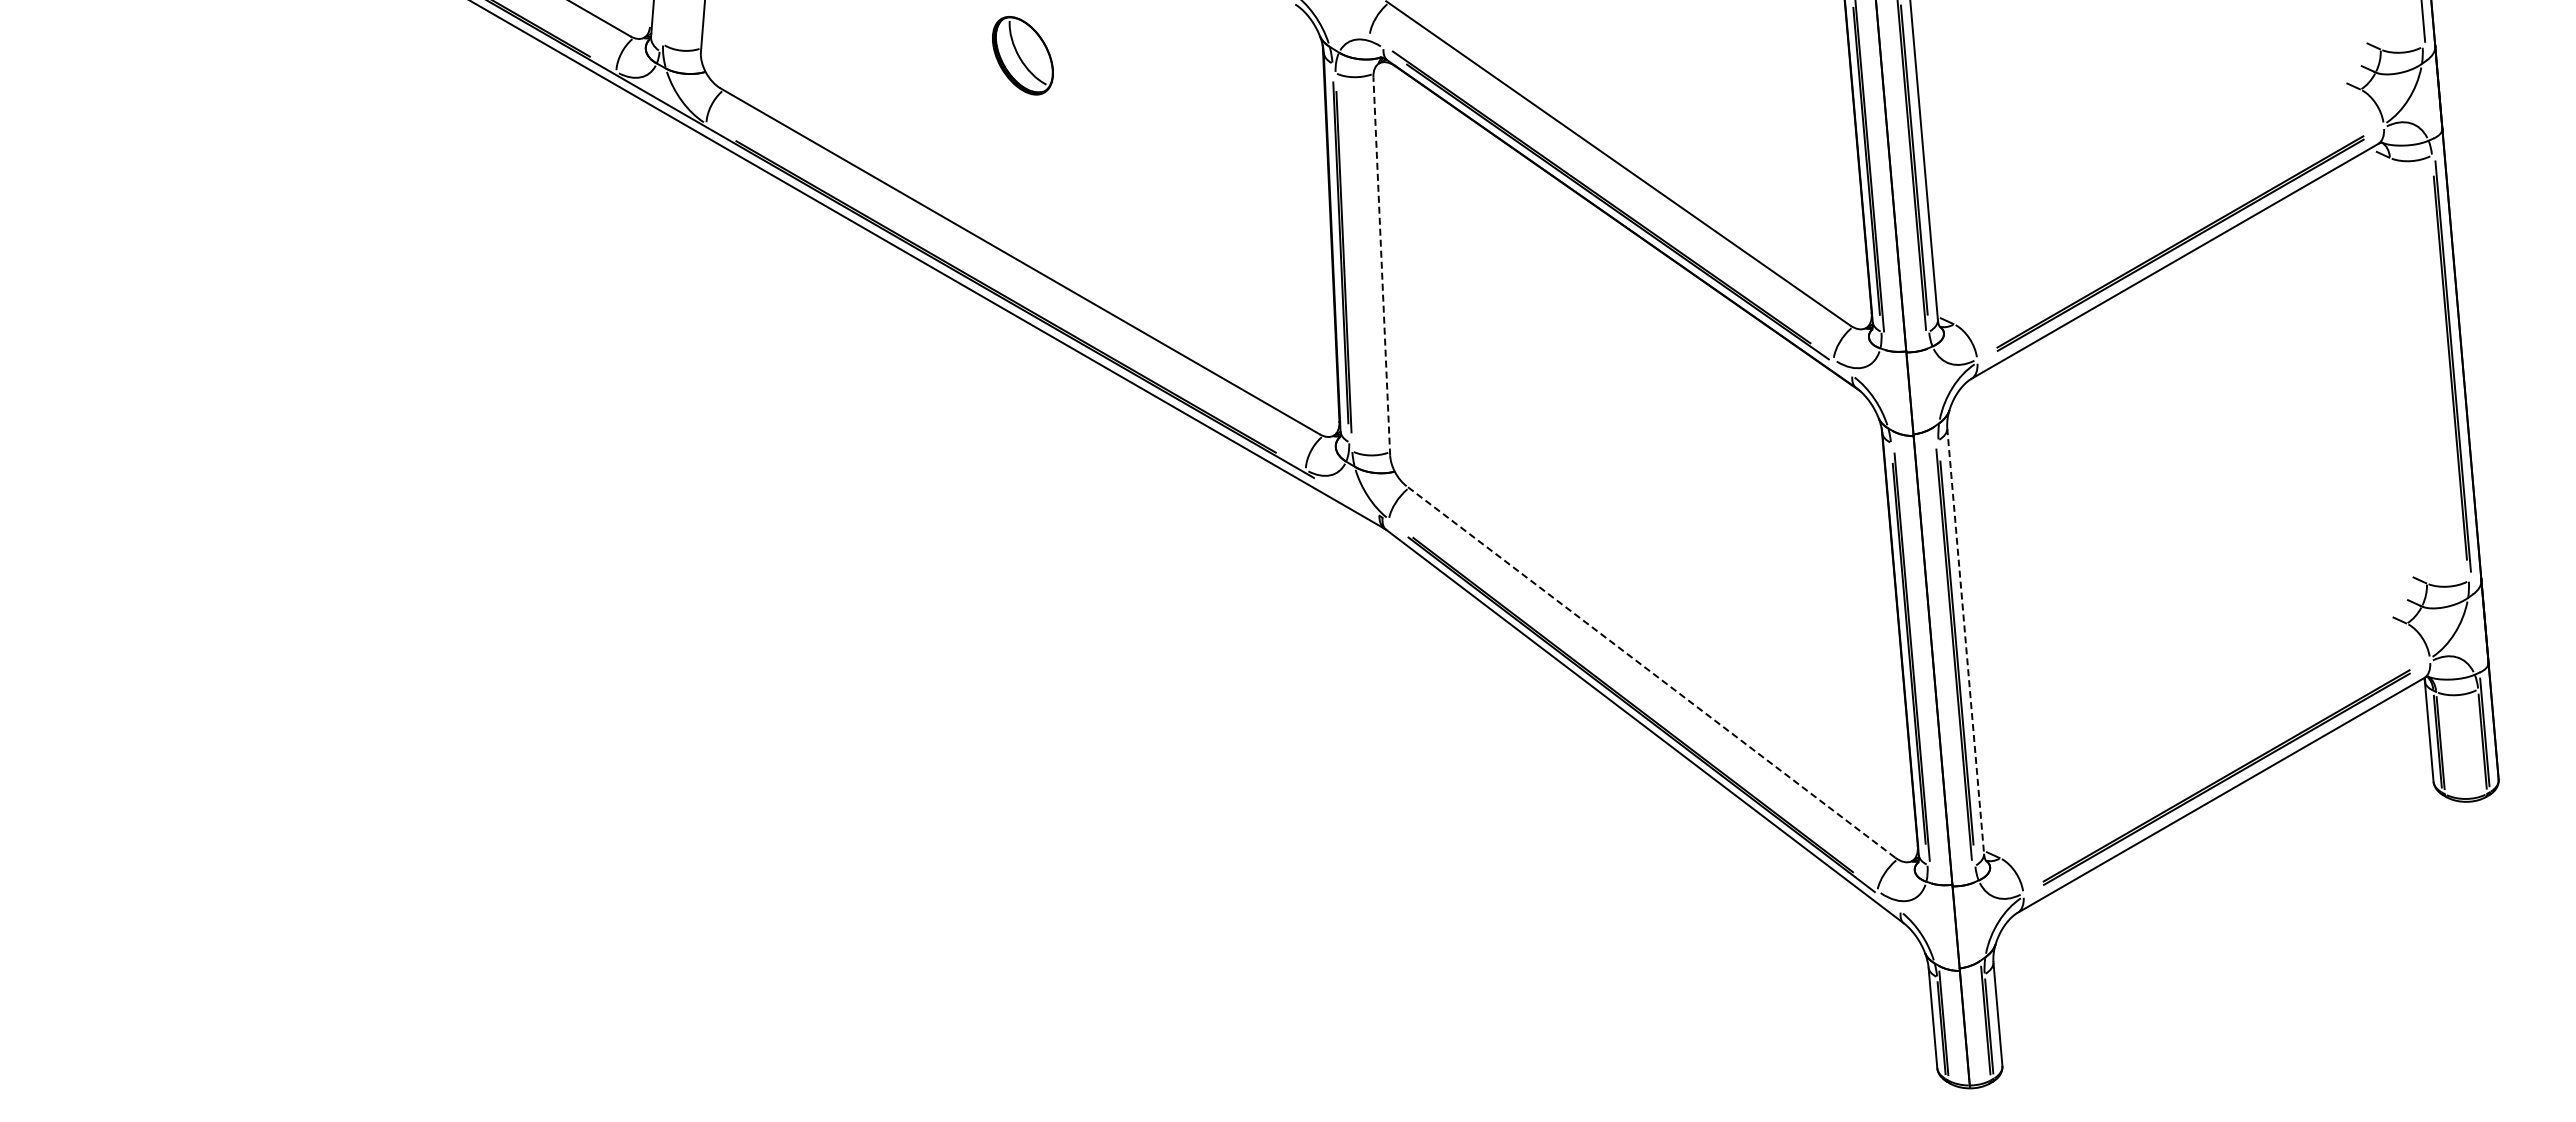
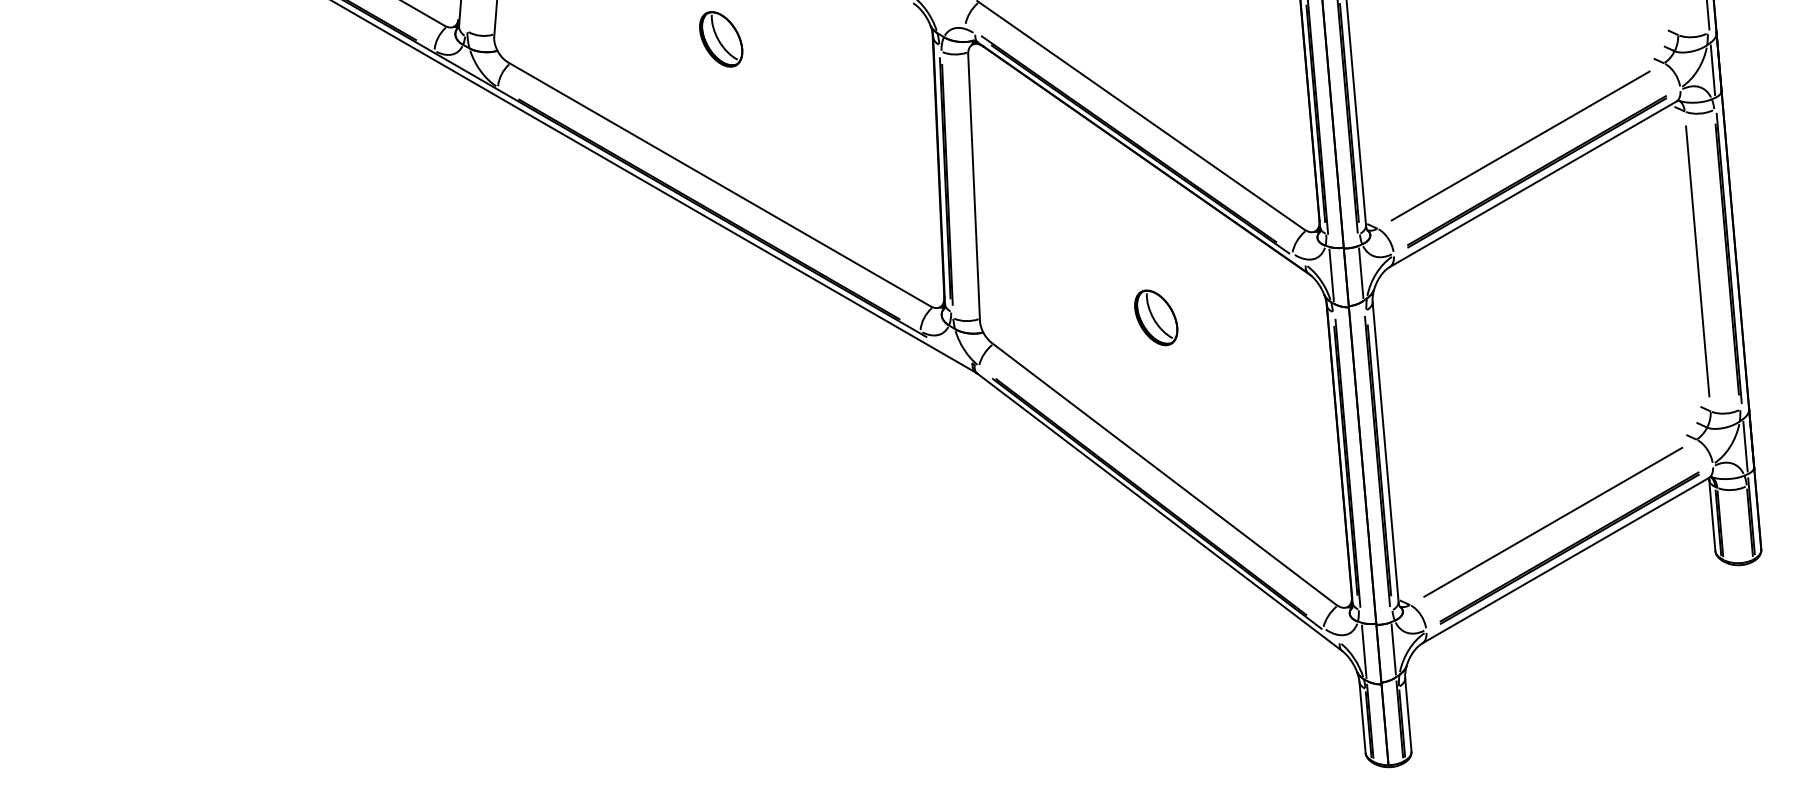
line: (2430, 99) -> (1713, 70), added
line: (2157, 206) -> (1520, 145), added
line: (1381, 265) -> (973, 187), dashed -> solid
line: (2408, 370) -> (1697, 261), added
line: (1931, 387) -> (1361, 273), added
line: (1888, 390) -> (1331, 275), added
part: (1640, 450) -> (1156, 317), added
line: (2476, 633) -> (1745, 446), added
line: (1965, 640) -> (1385, 451), dashed -> solid
line: (1650, 671) -> (1163, 473), dashed -> solid
line: (2203, 740) -> (1553, 522), added
line: (1977, 921) -> (1393, 649), added
line: (1935, 924) -> (1364, 651), added

